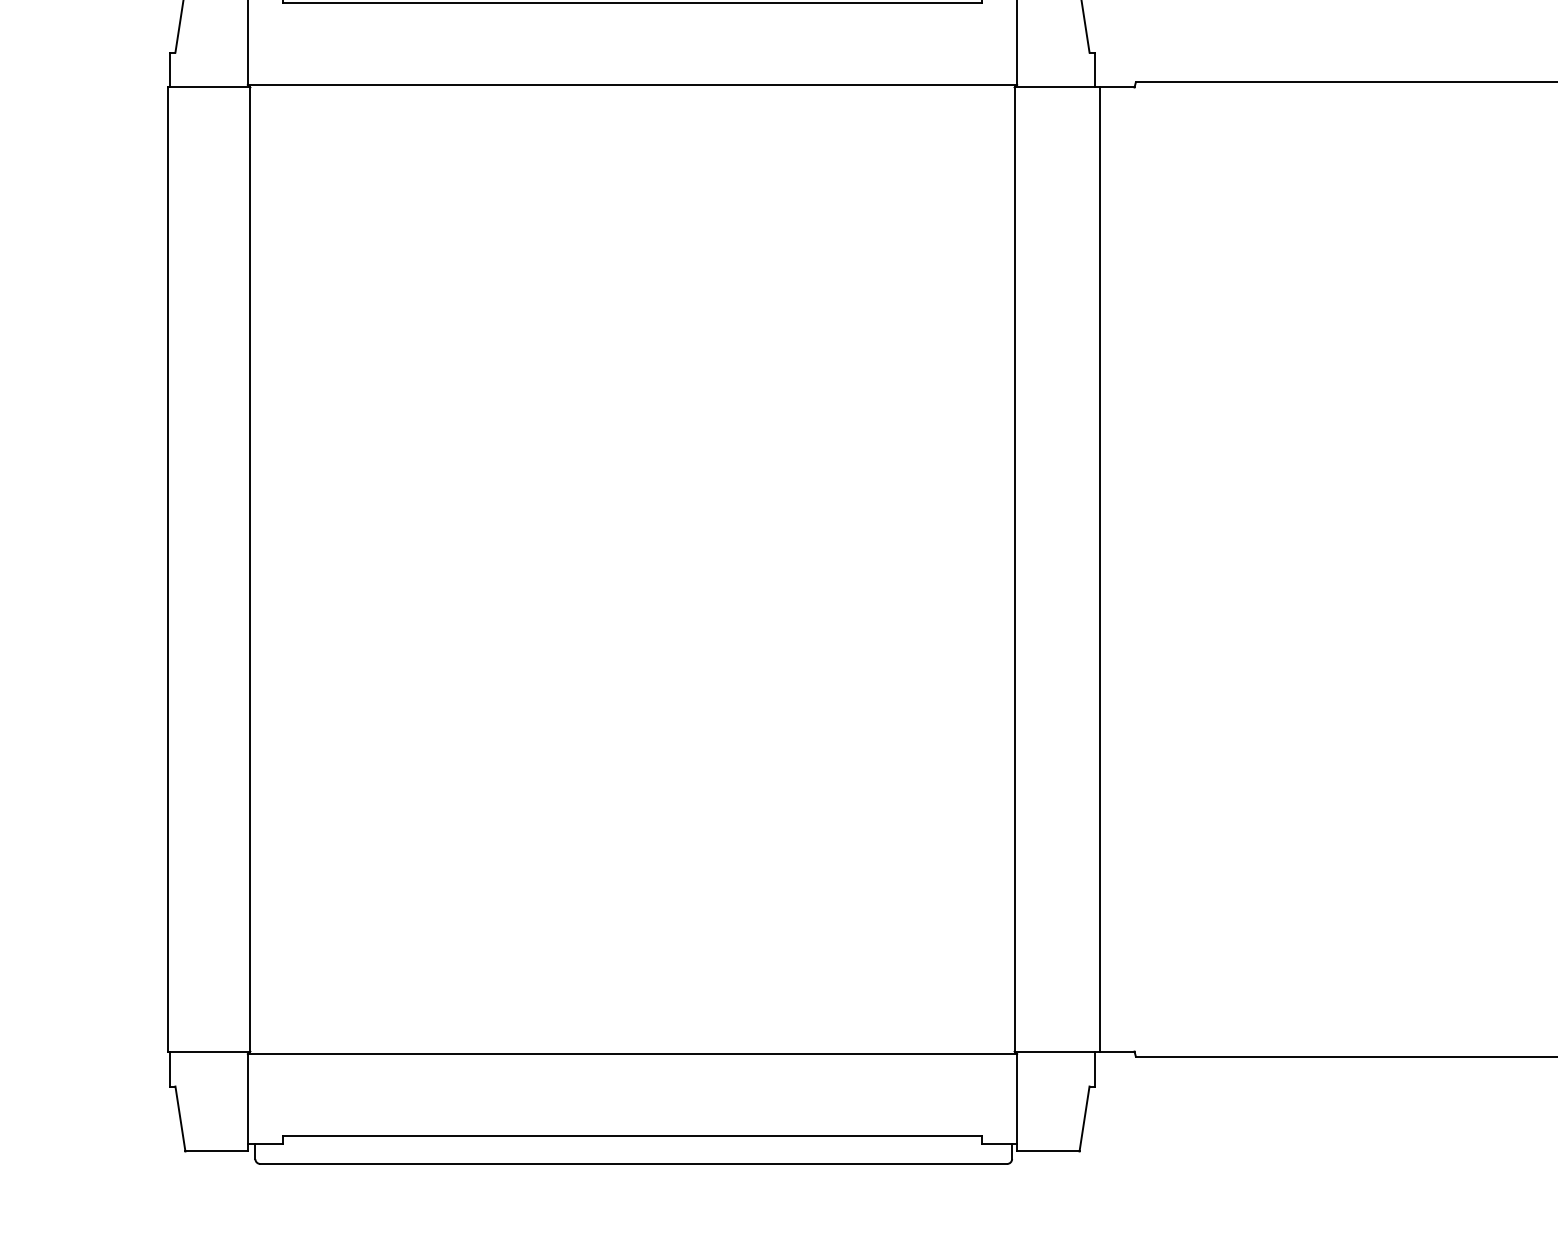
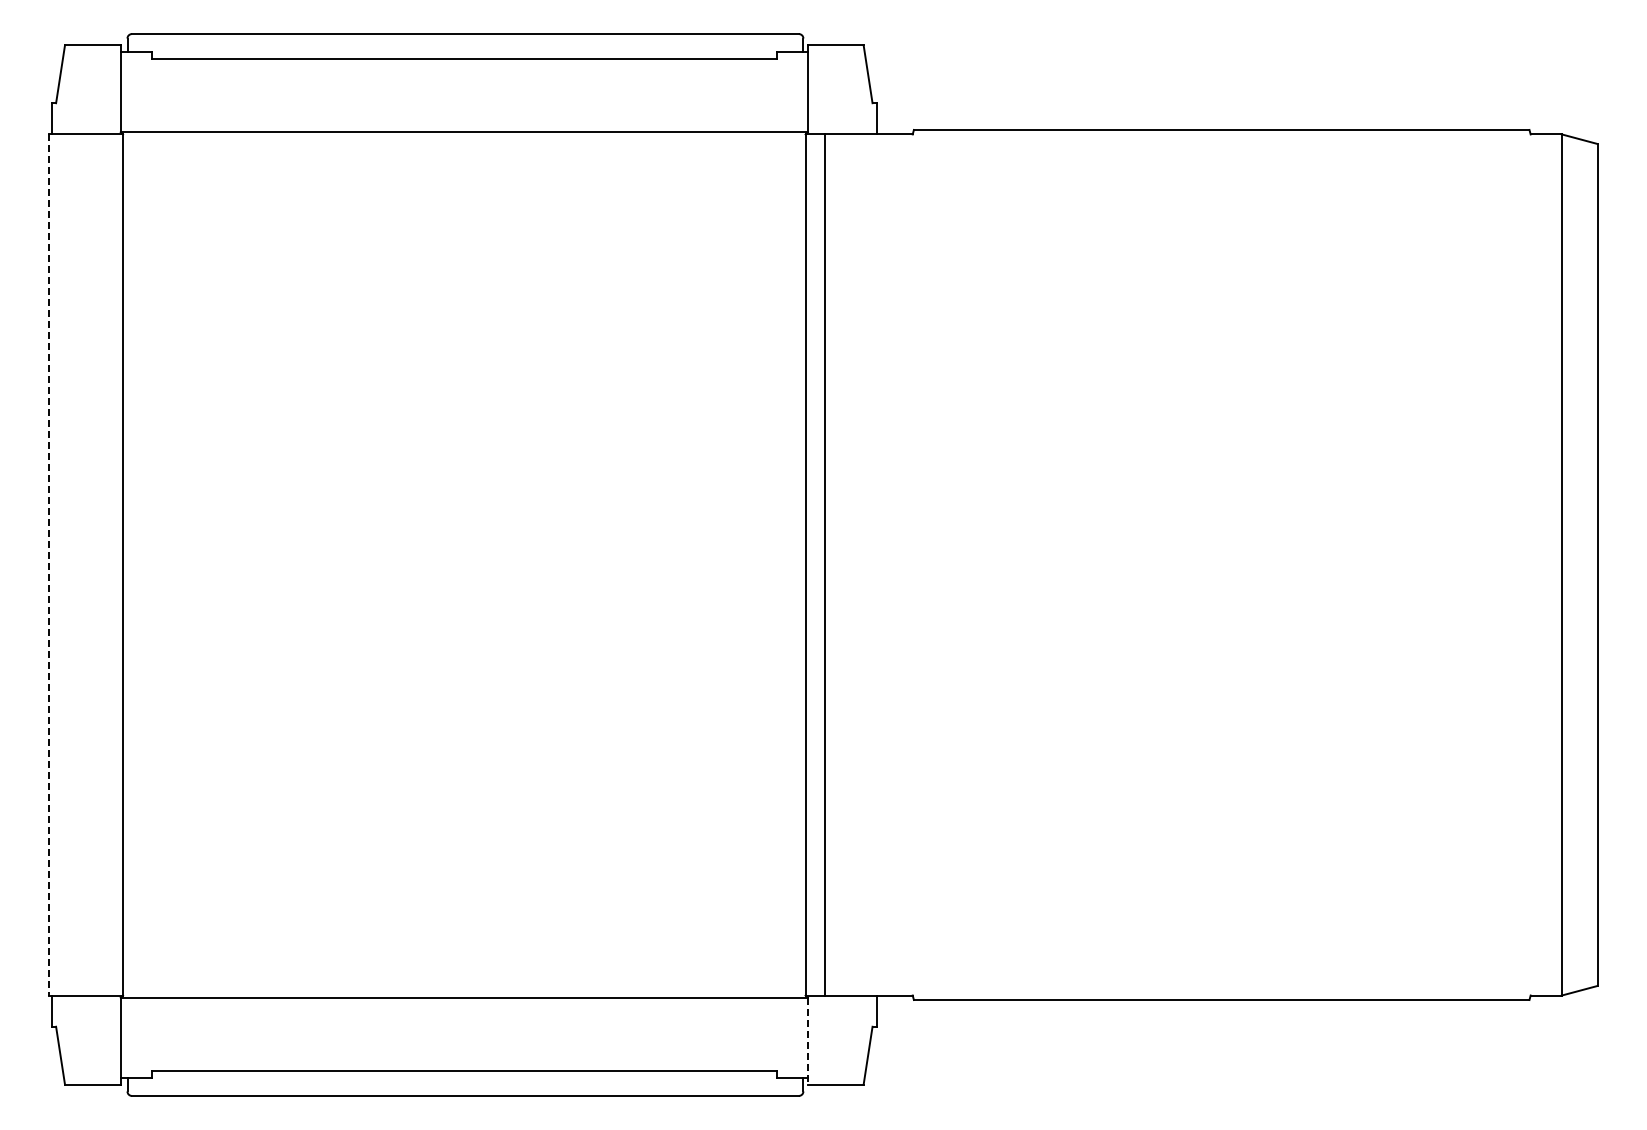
line: (168, 568) -> (49, 564), solid -> dashed
line: (1099, 568) -> (825, 564), moved
line: (1016, 1103) -> (807, 1041), solid -> dashed

